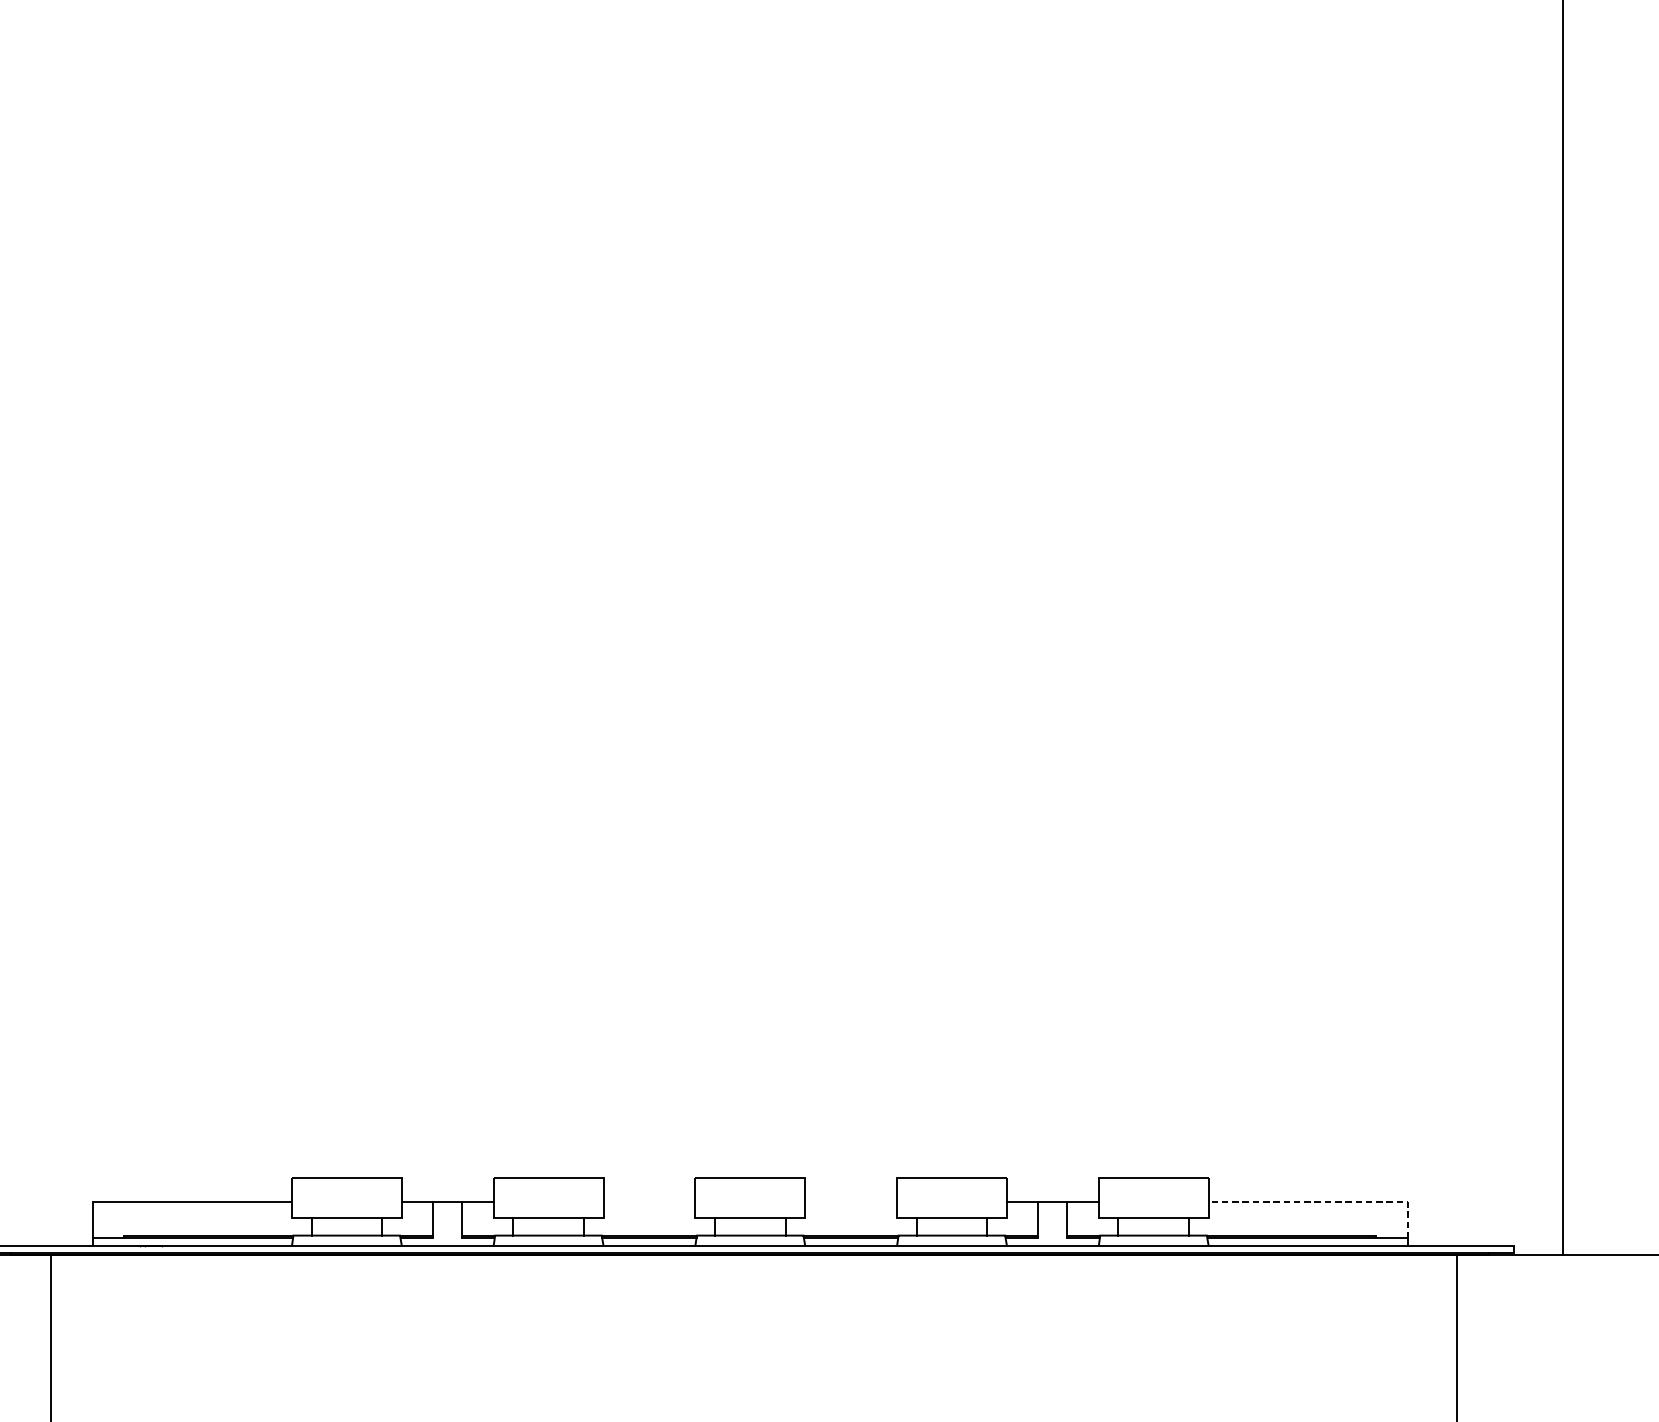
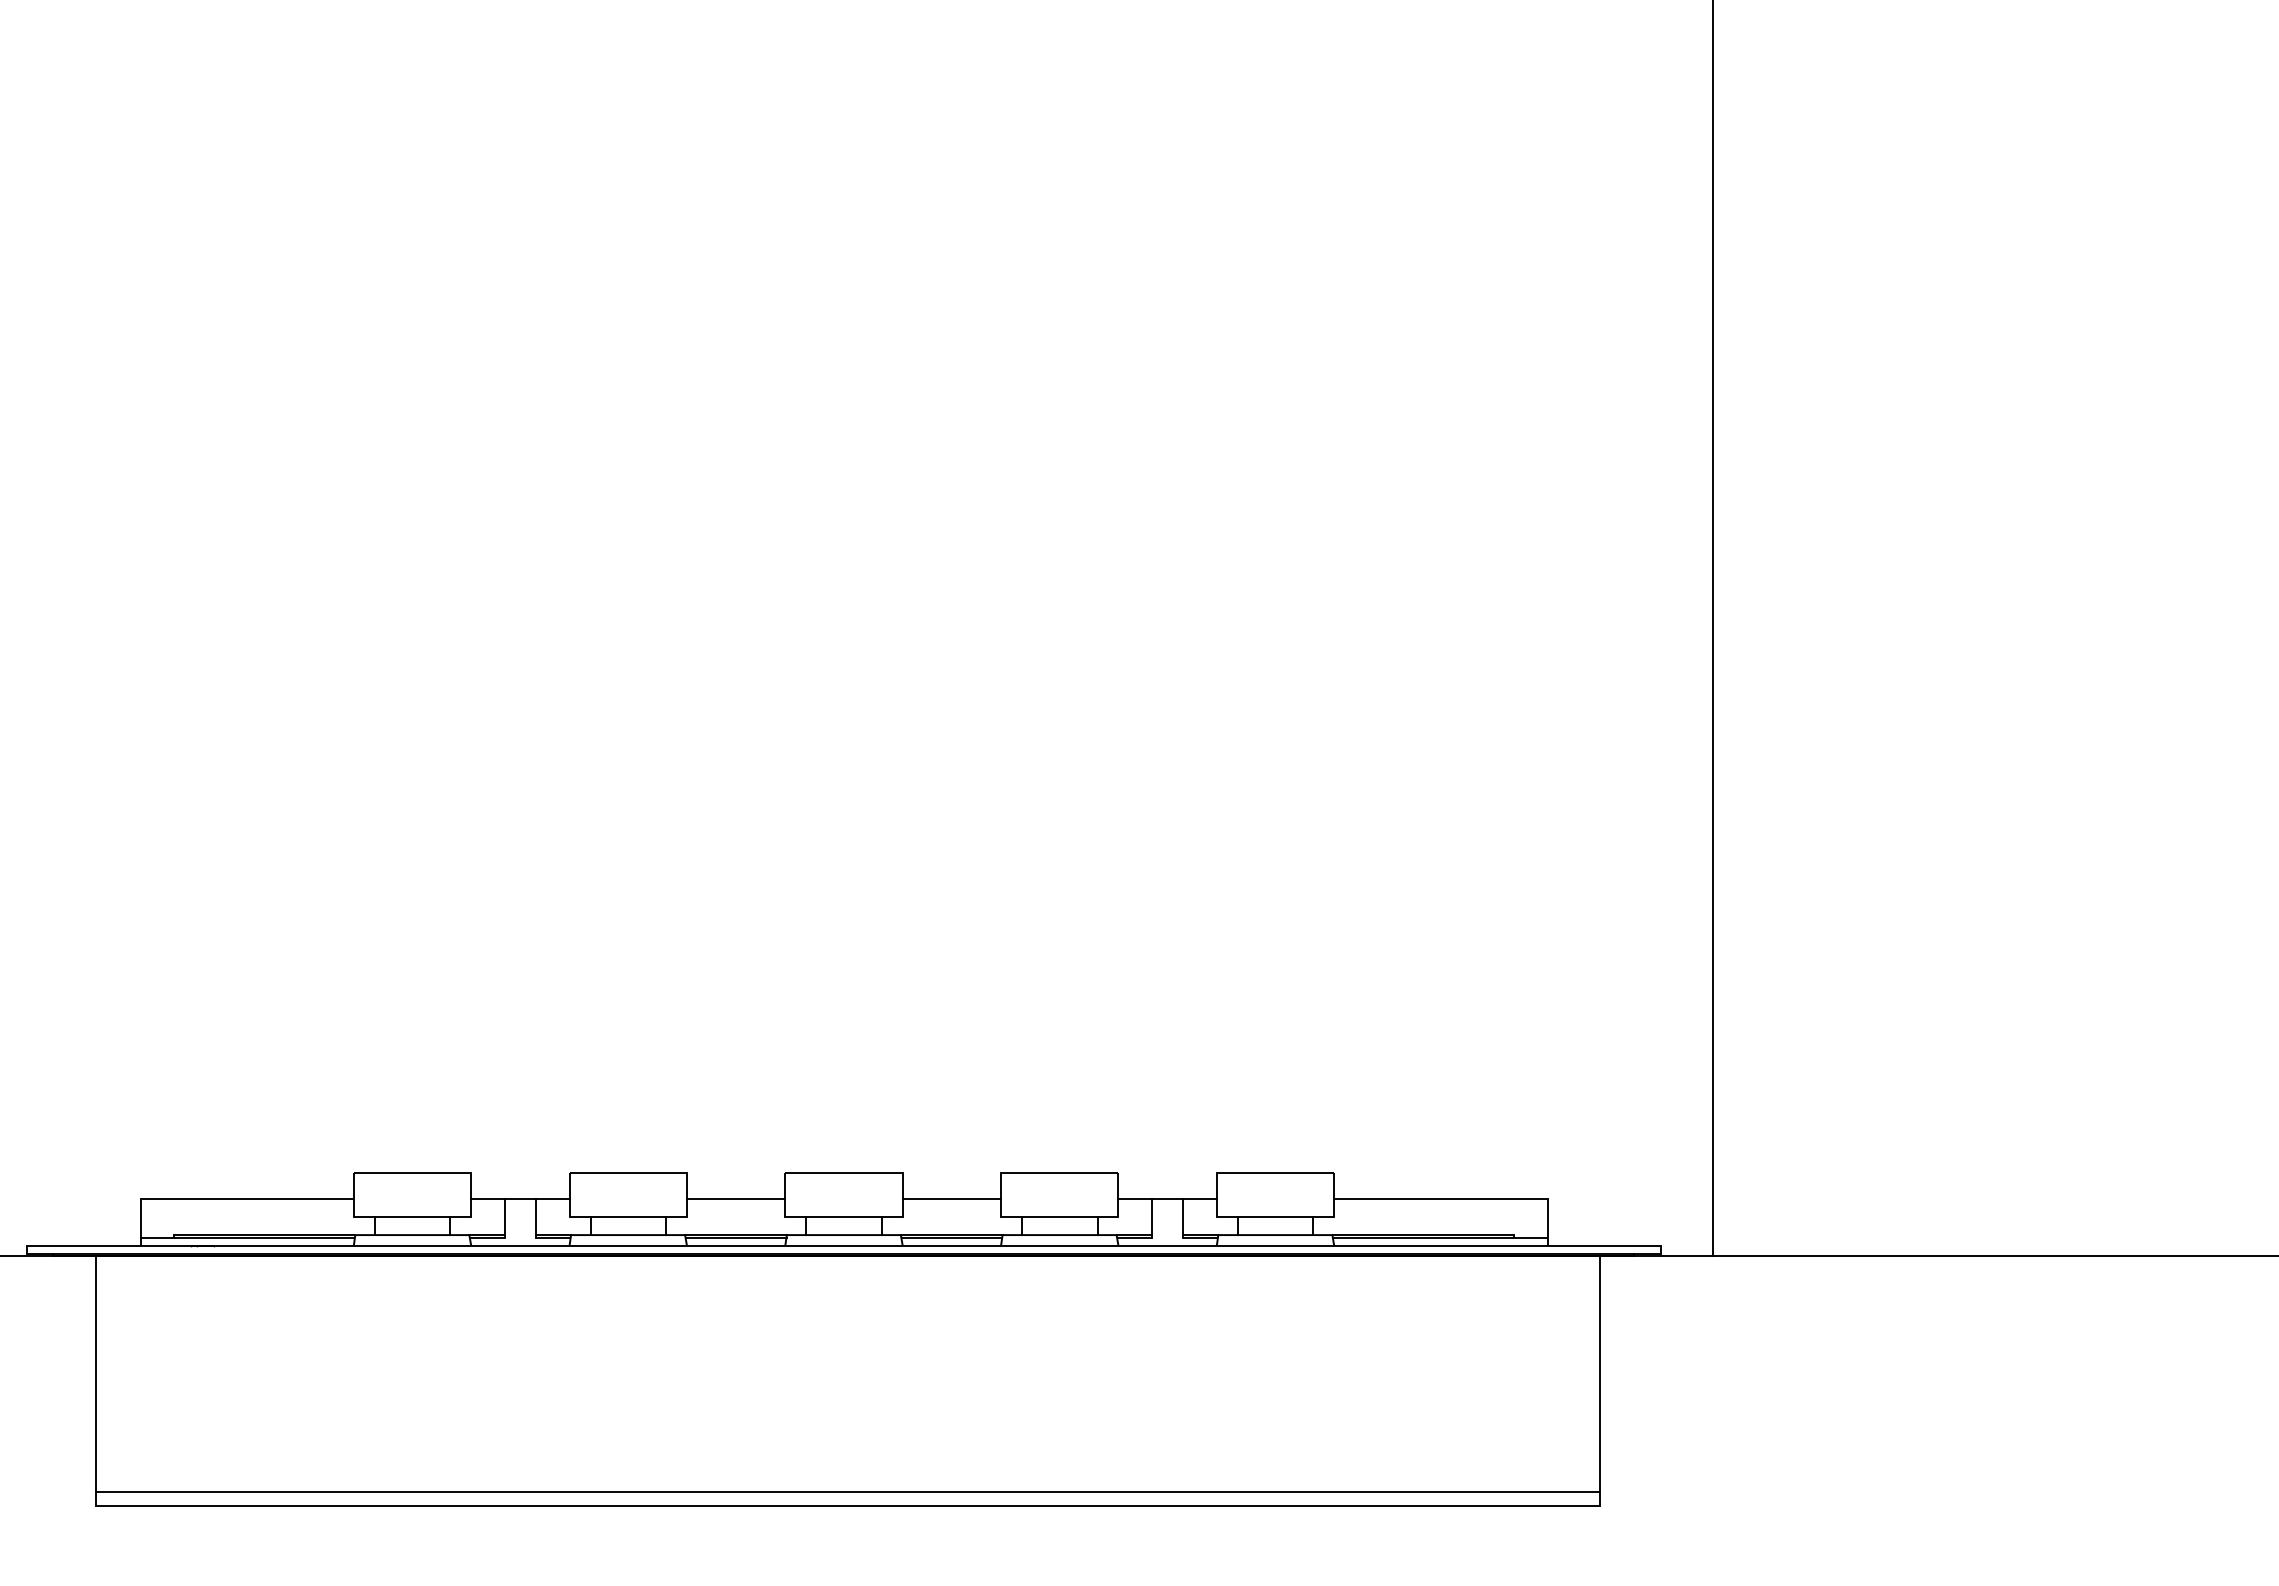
line: (648, 1202) -> (735, 1199), added
line: (850, 1202) -> (951, 1199), added
line: (1326, 1202) -> (1460, 1199), dashed -> solid

